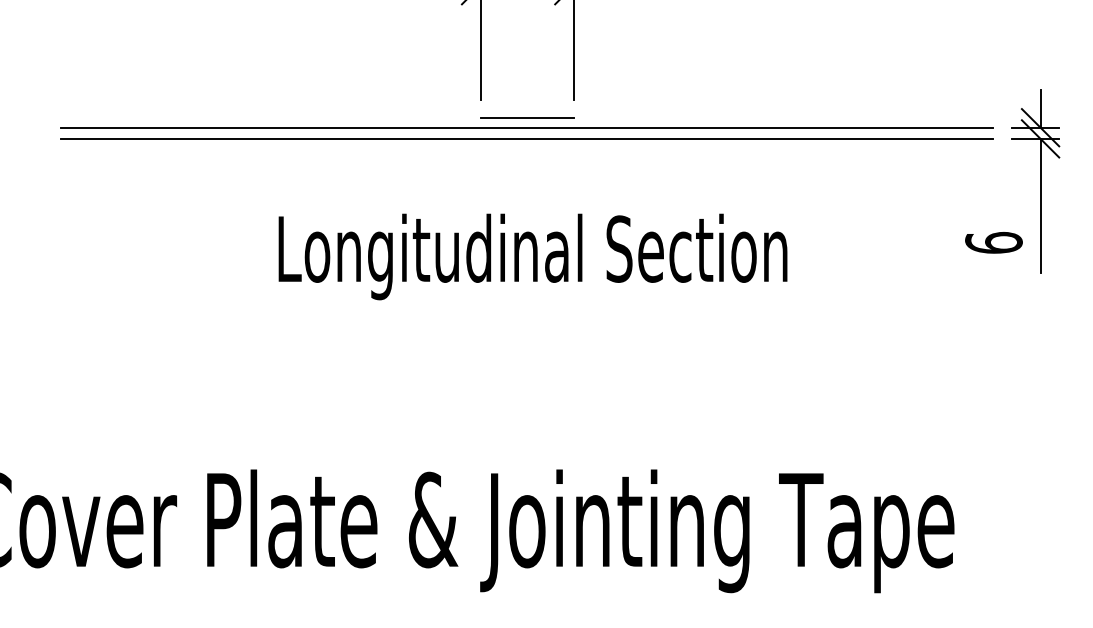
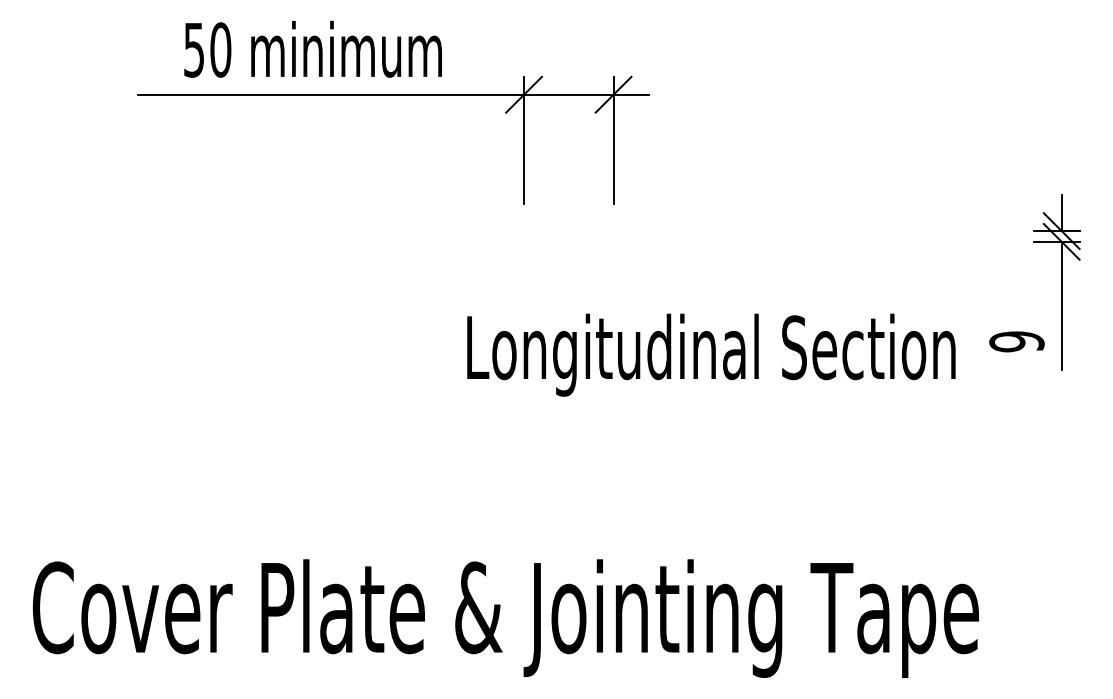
line: (526, 118) -> (568, 222), removed
line: (526, 128) -> (568, 231), removed
line: (526, 138) -> (568, 241), removed
text: (993, 242) -> (1016, 341), 6 -> 9
text: (533, 256) -> (711, 354), moved

